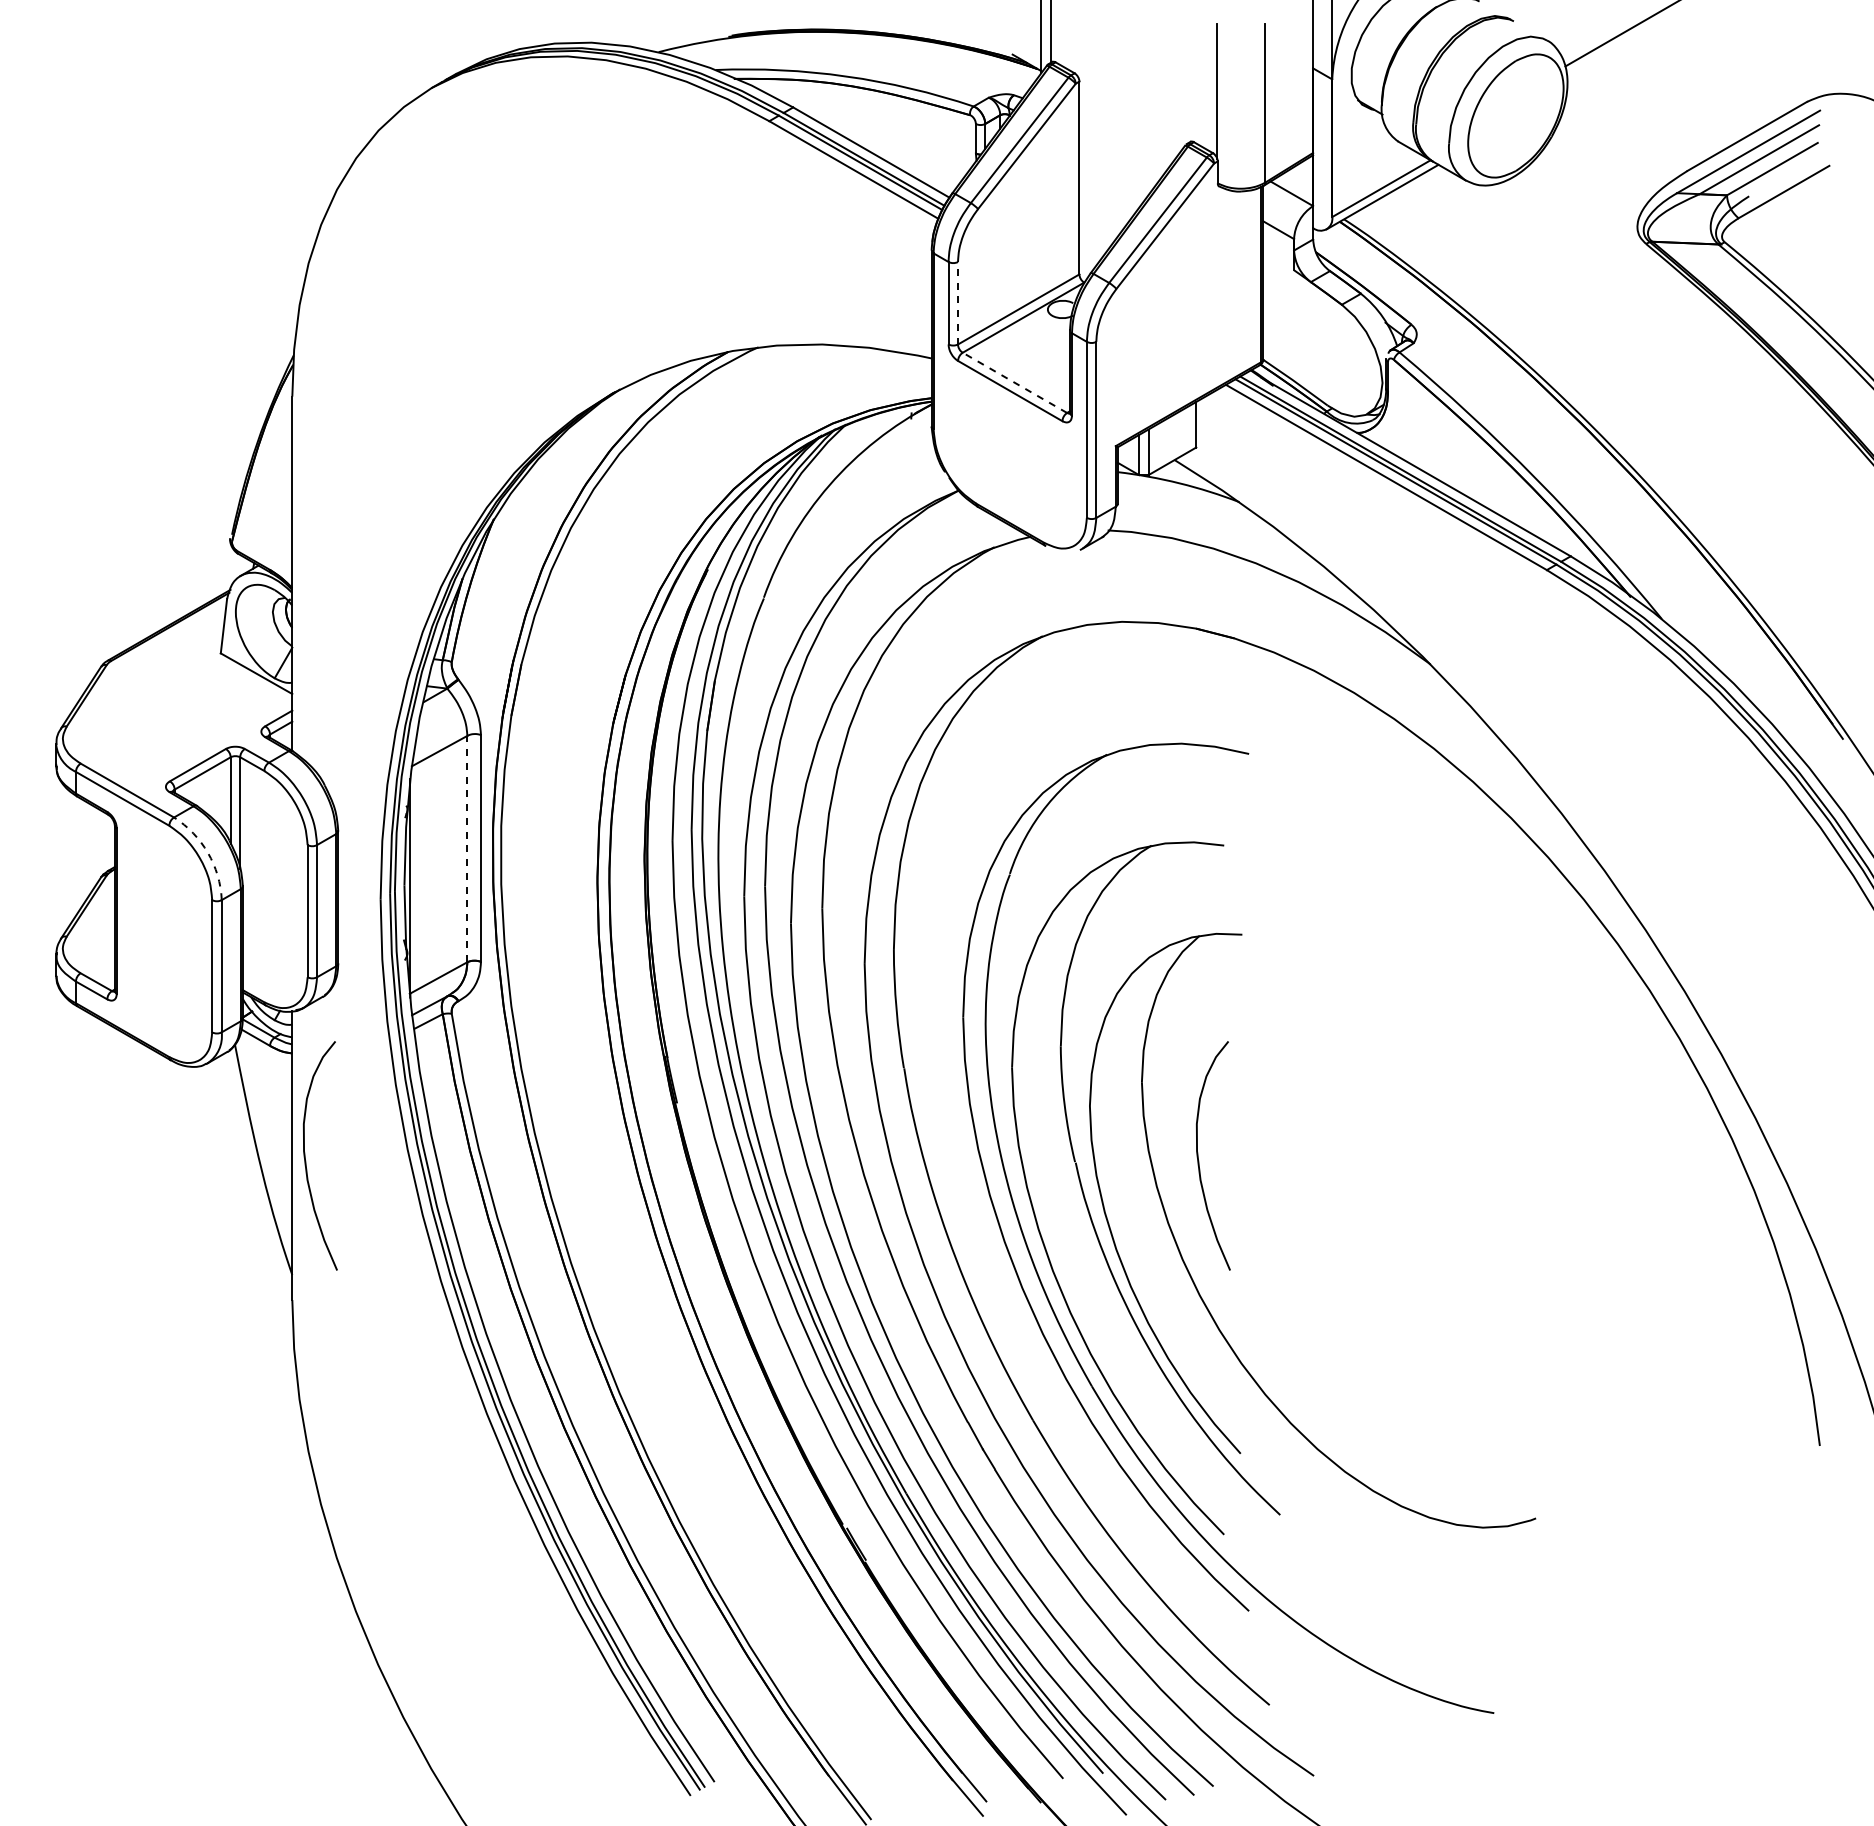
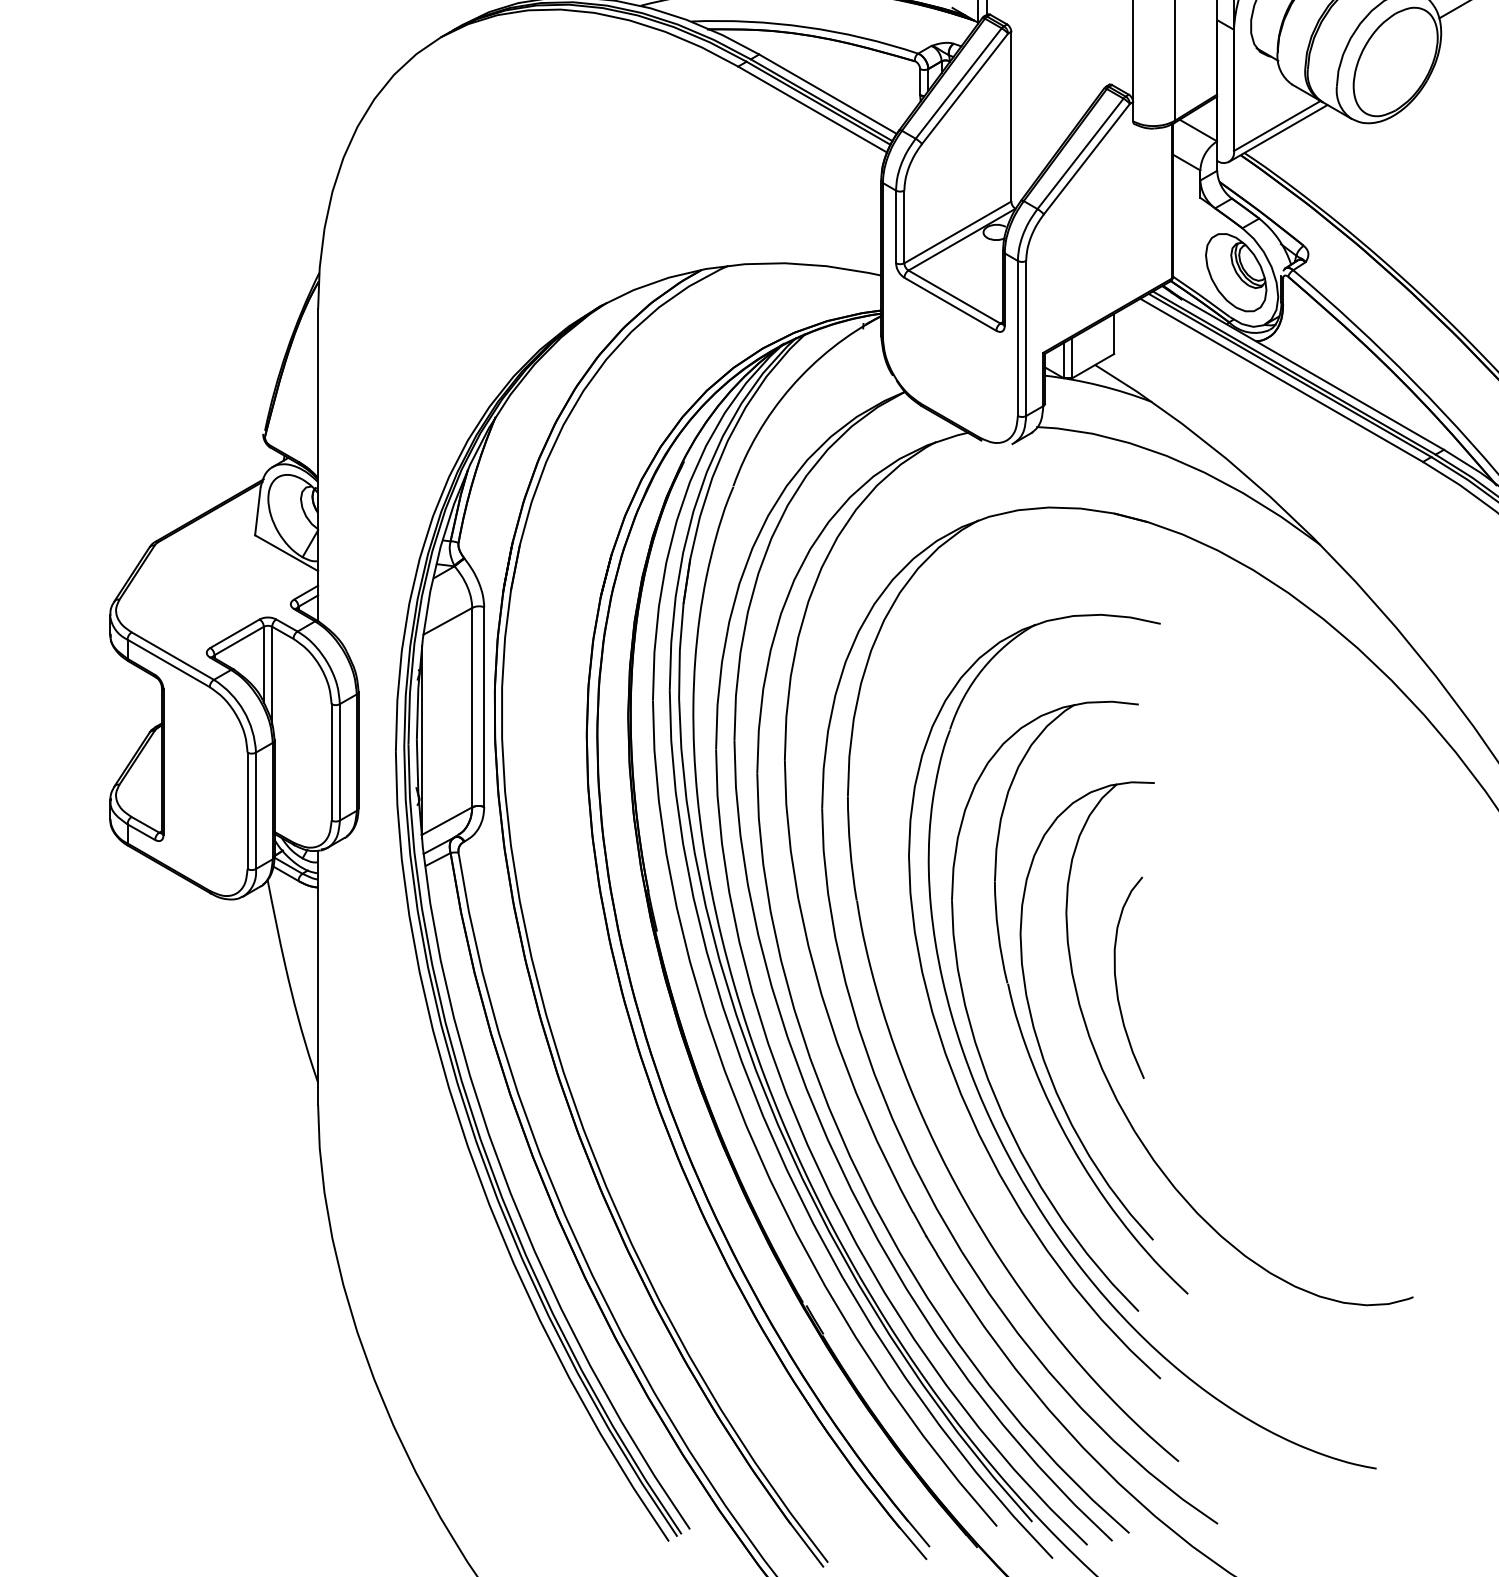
line: (958, 302) -> (904, 226), dashed -> solid
part: (1334, 354) -> (1235, 272), added
line: (1014, 382) -> (954, 296), dashed -> solid
line: (467, 848) -> (472, 707), dashed -> solid
arc: (208, 852) -> (244, 710), dashed -> solid
curve: (306, 1160) -> (330, 981), removed

